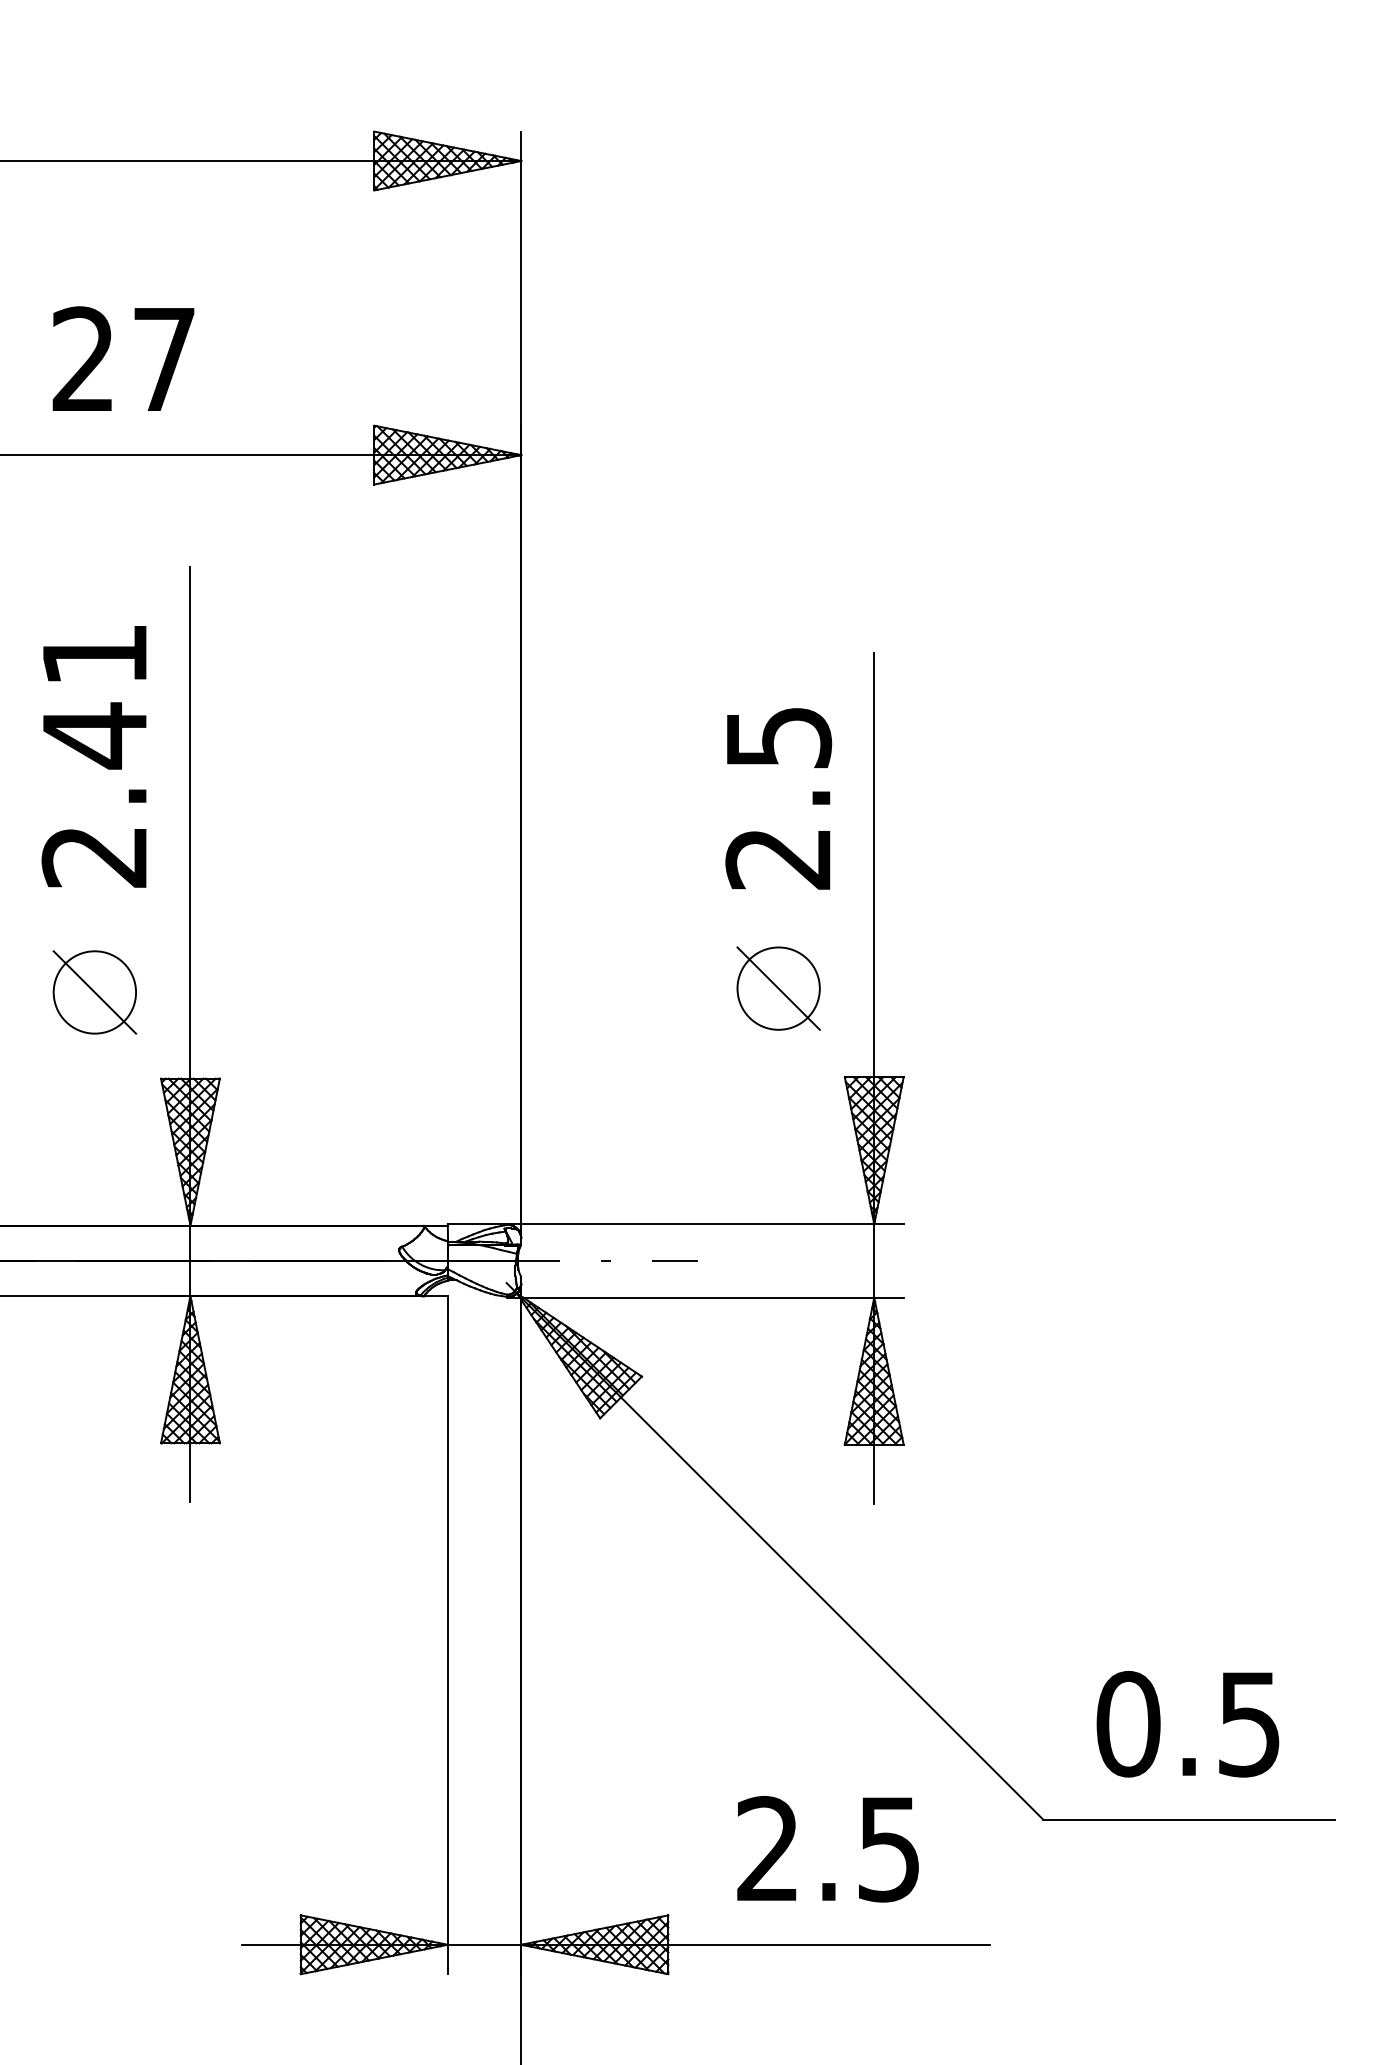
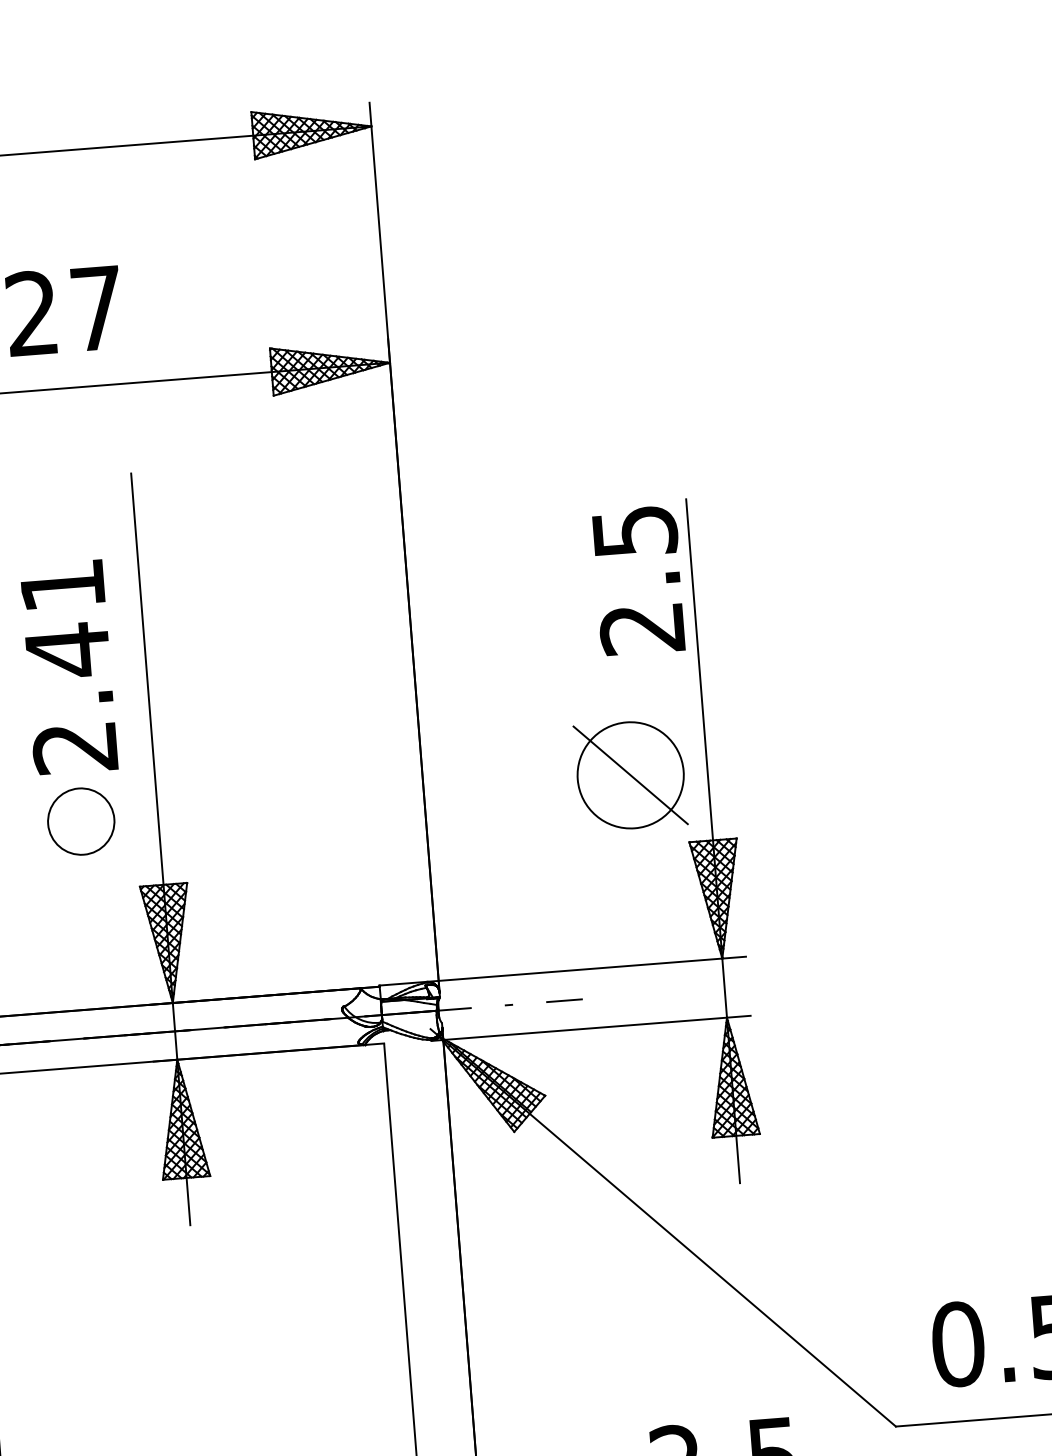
text: (93, 756) -> (68, 667), moved
text: (778, 798) -> (638, 580), moved
part: (778, 988) -> (630, 775), size x1.6
line: (94, 992) -> (80, 821), removed

